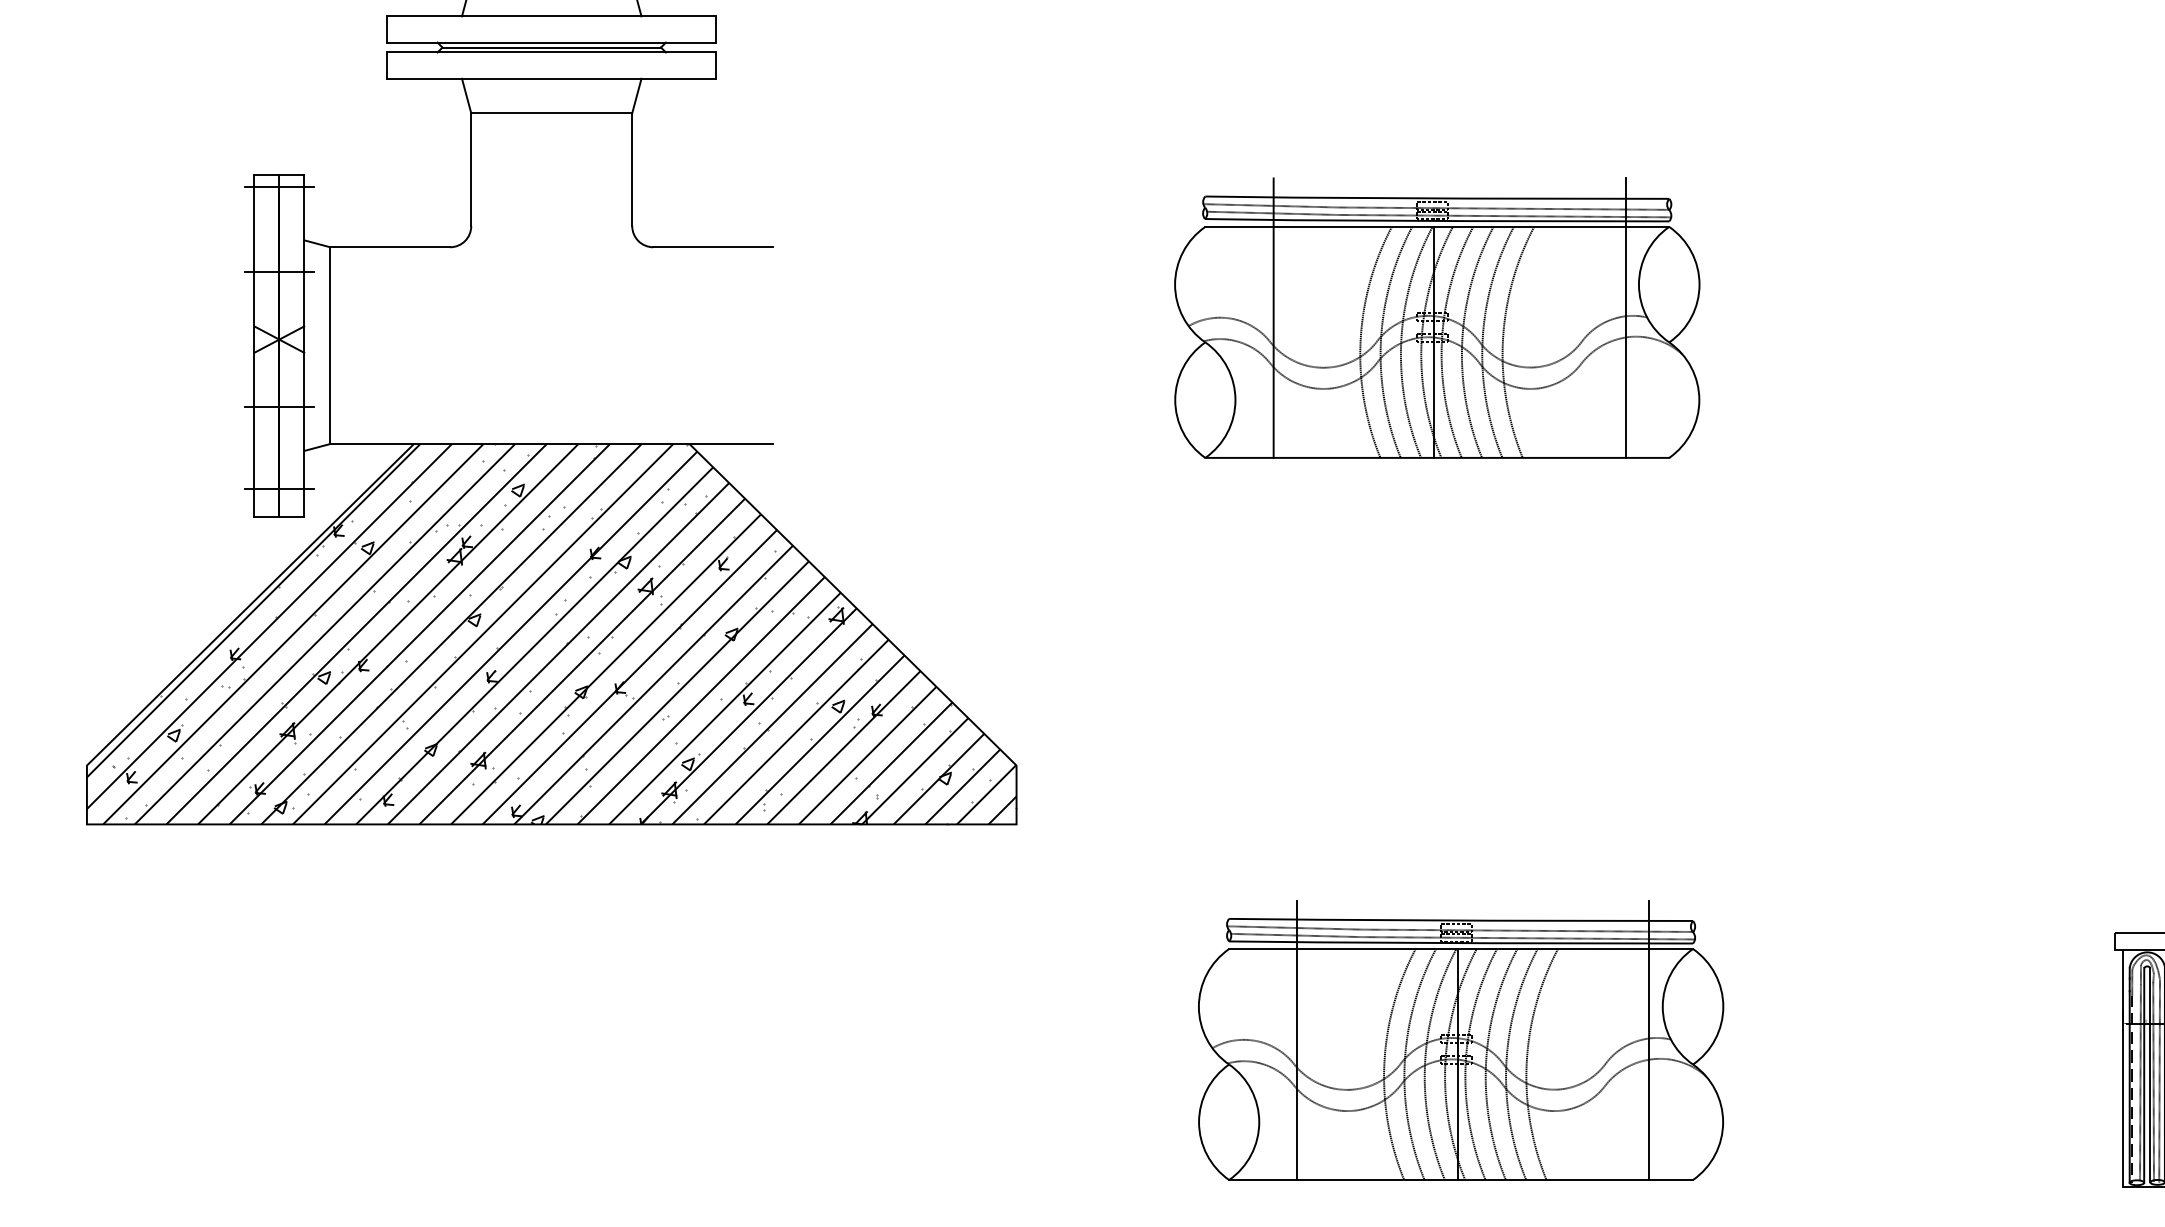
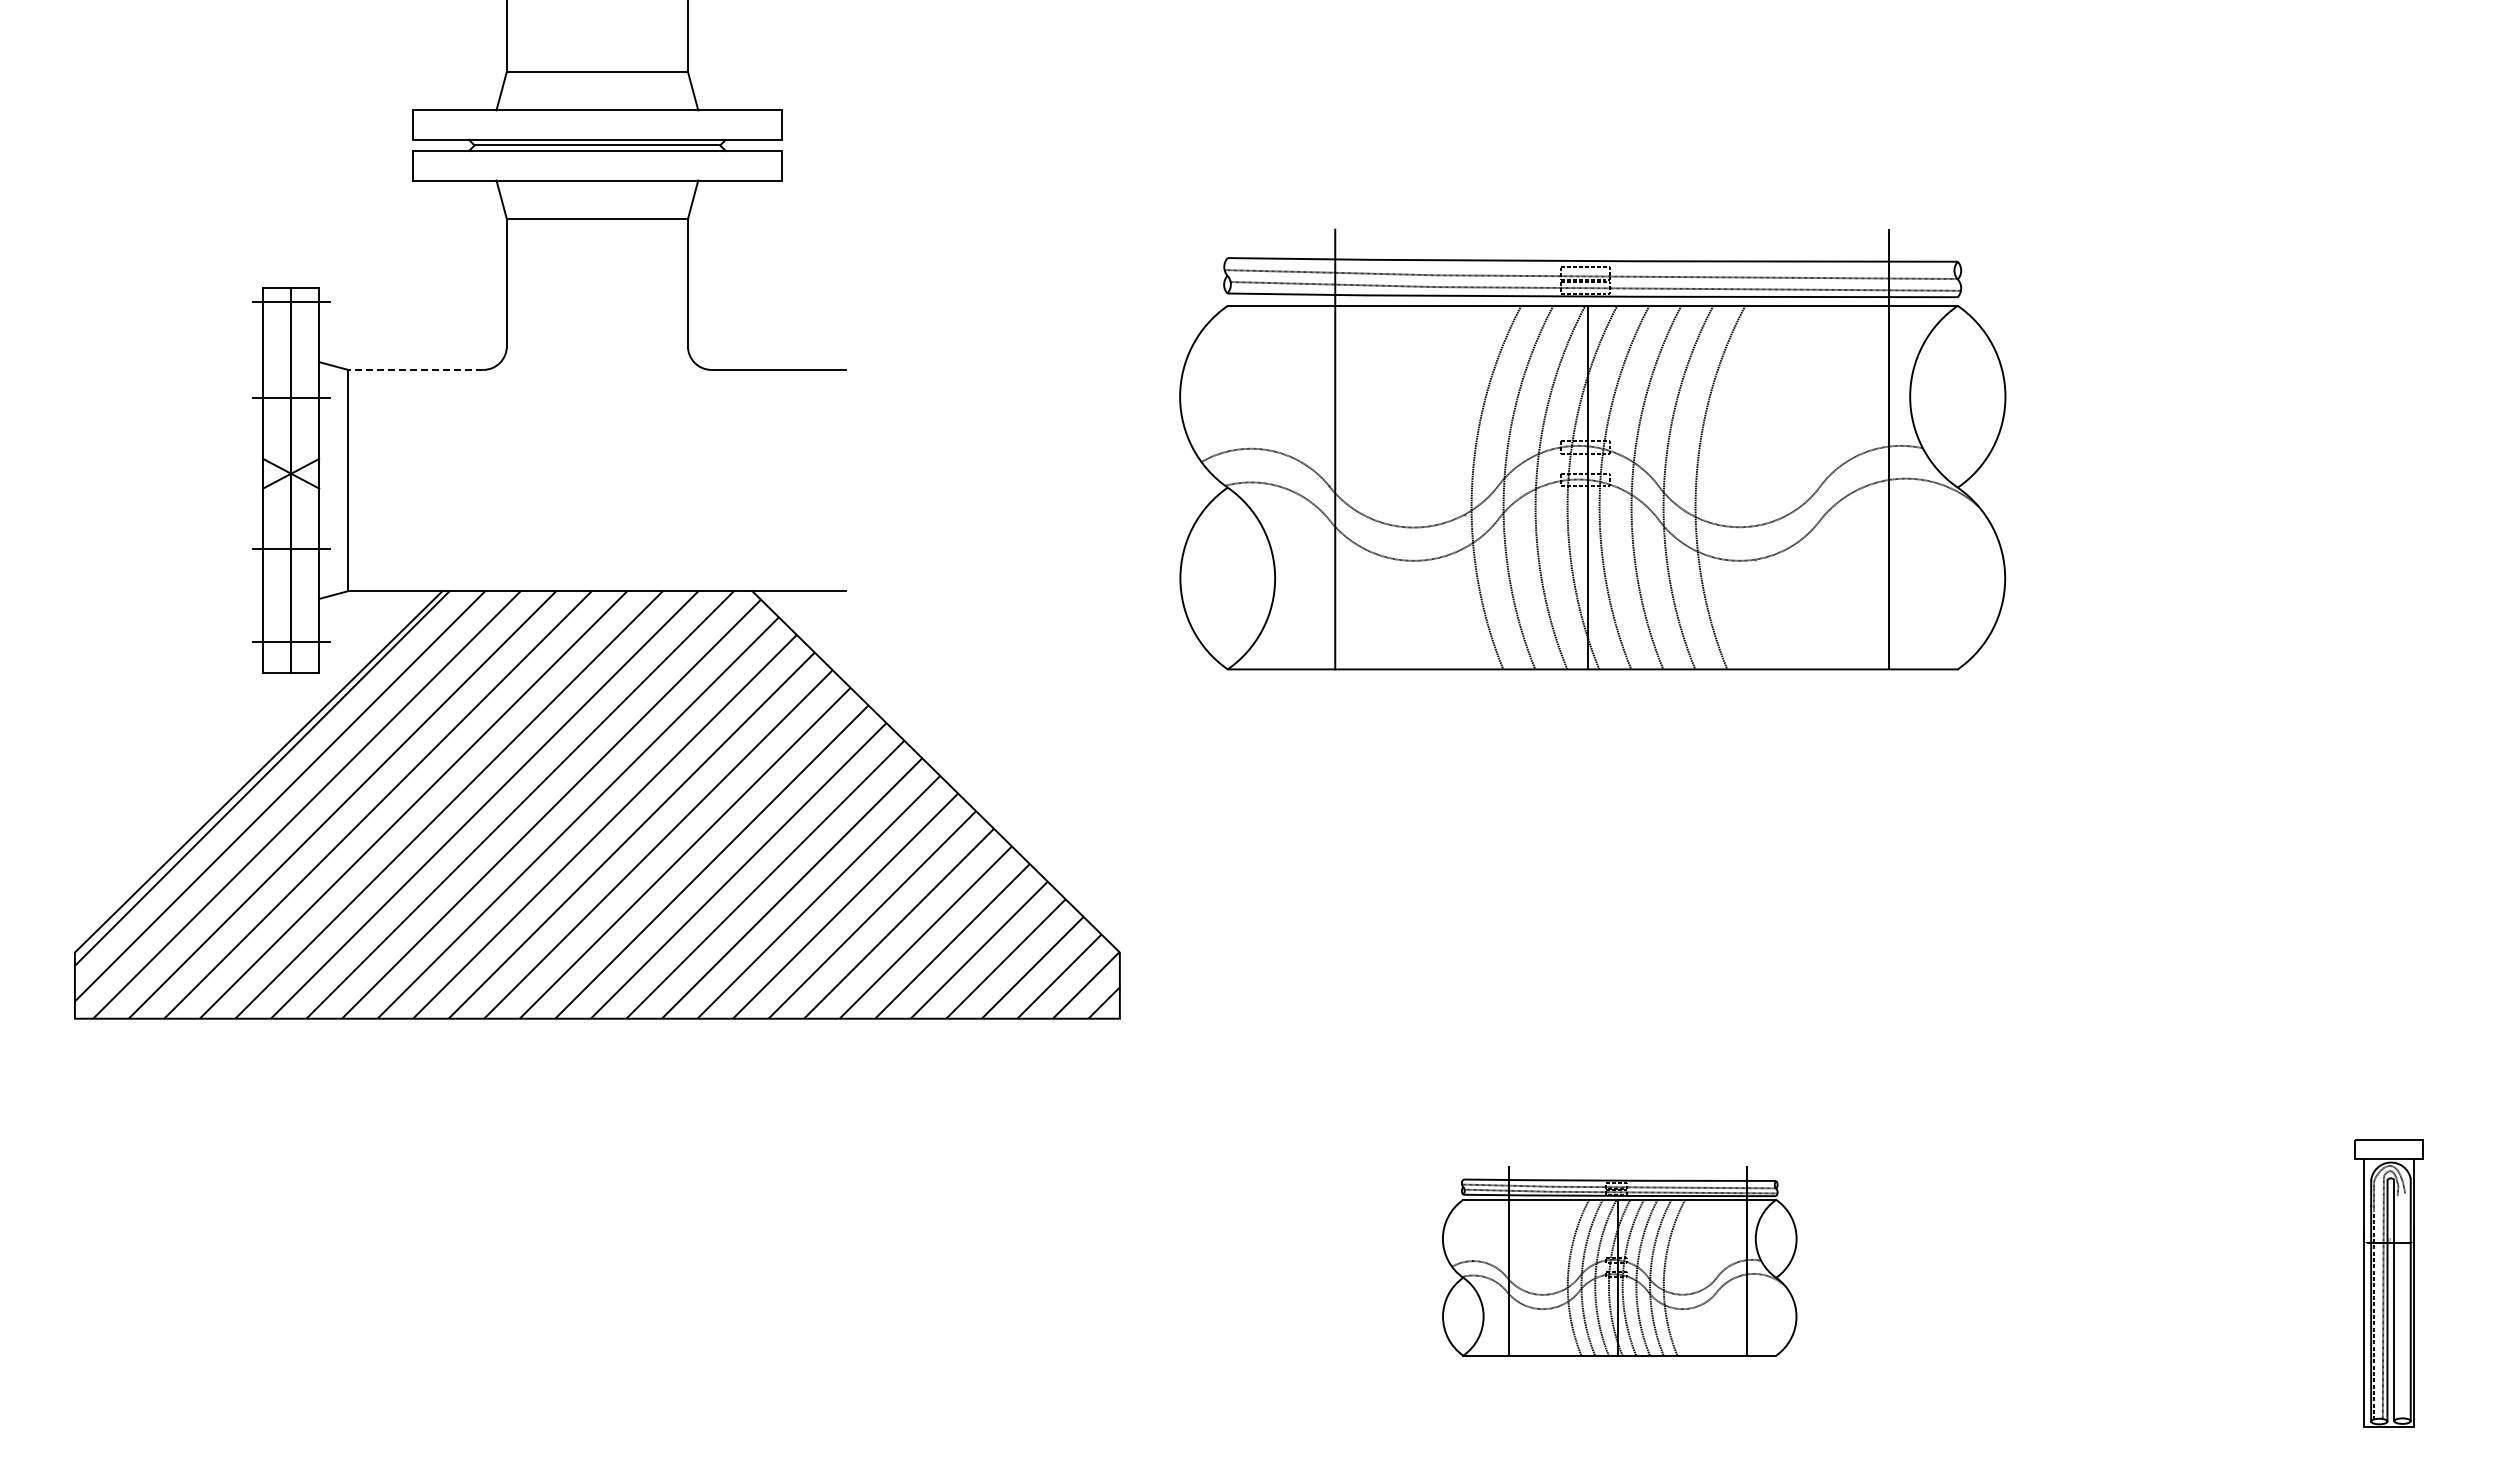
line: (389, 246) -> (415, 369), solid -> dashed
part: (1436, 318) -> (1592, 449), size x1.4
hatch: (564, 633) -> (611, 804), removed
part: (1461, 1040) -> (1619, 1261), size x0.6
line: (2159, 1081) -> (2404, 1307), removed
line: (2153, 1082) -> (2397, 1308), removed

